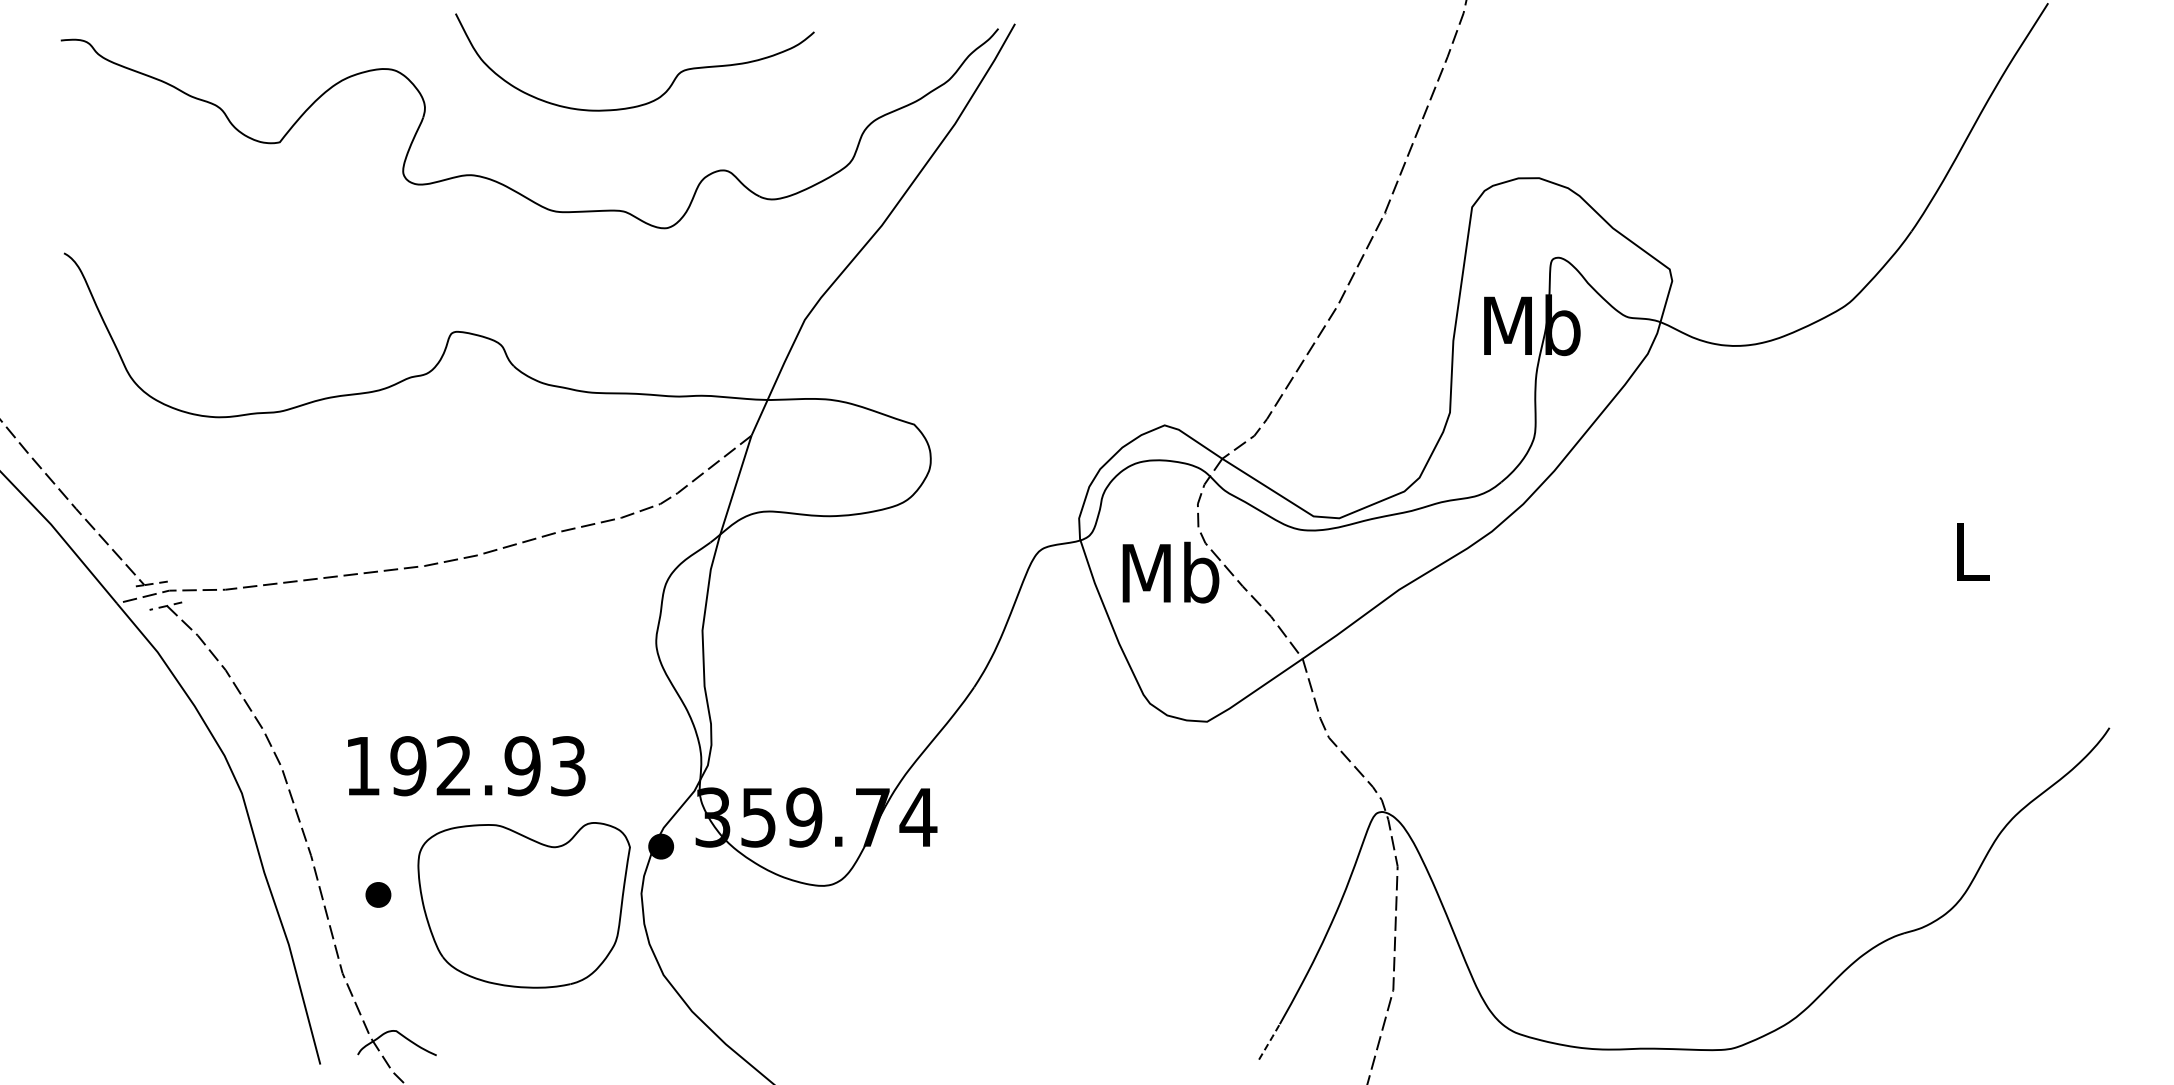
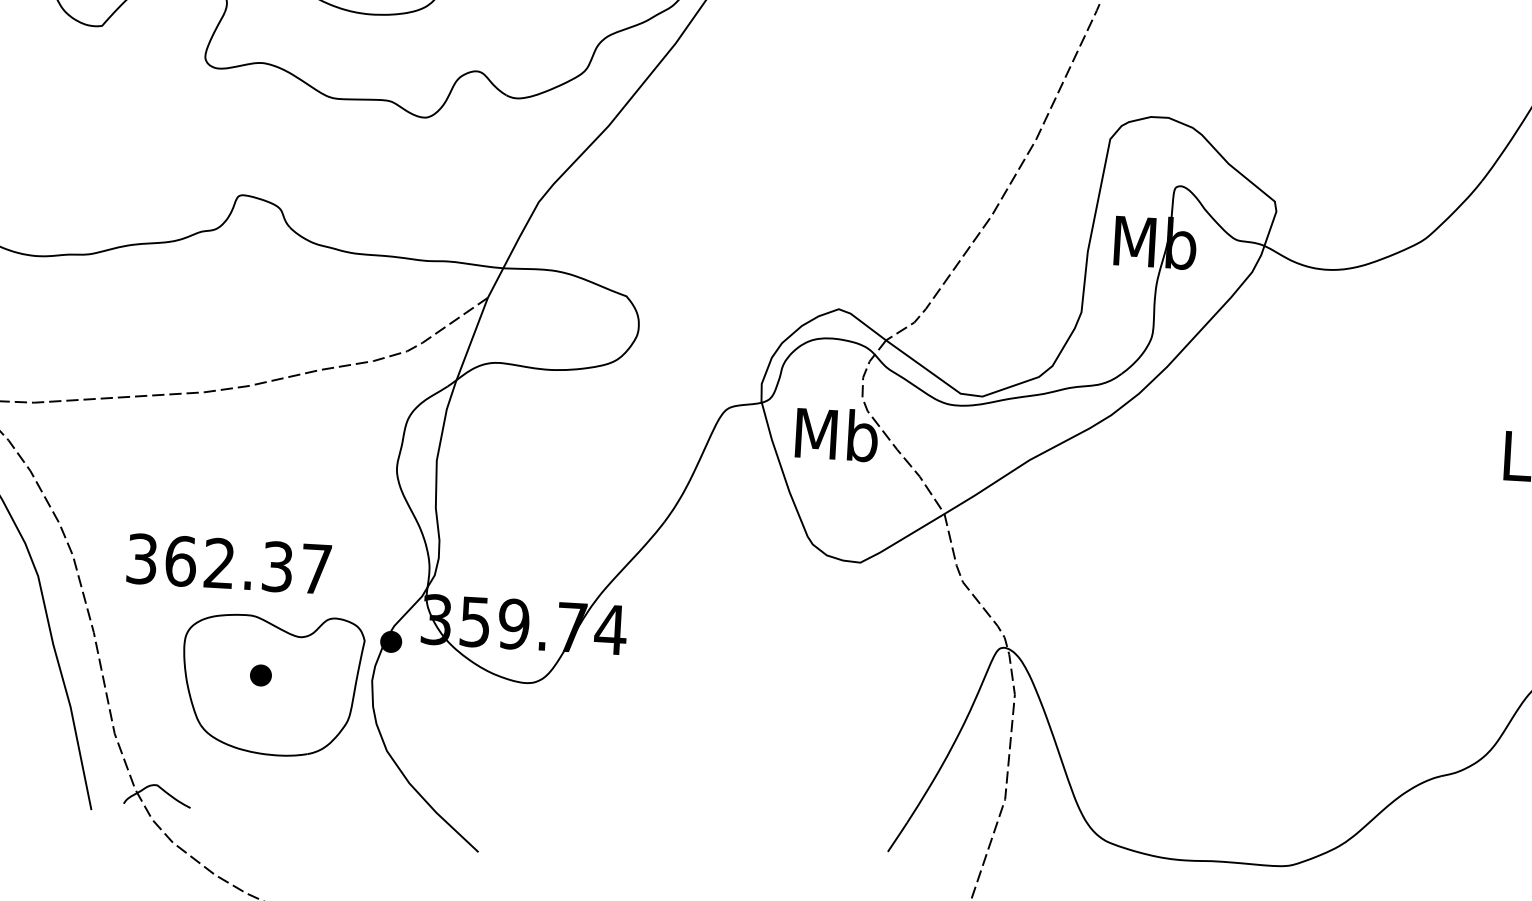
text: (465, 766) -> (229, 564), 192.93 -> 362.37
part: (378, 894) -> (261, 675), moved
line: (1269, 1041) -> (897, 836), dashed -> solid

